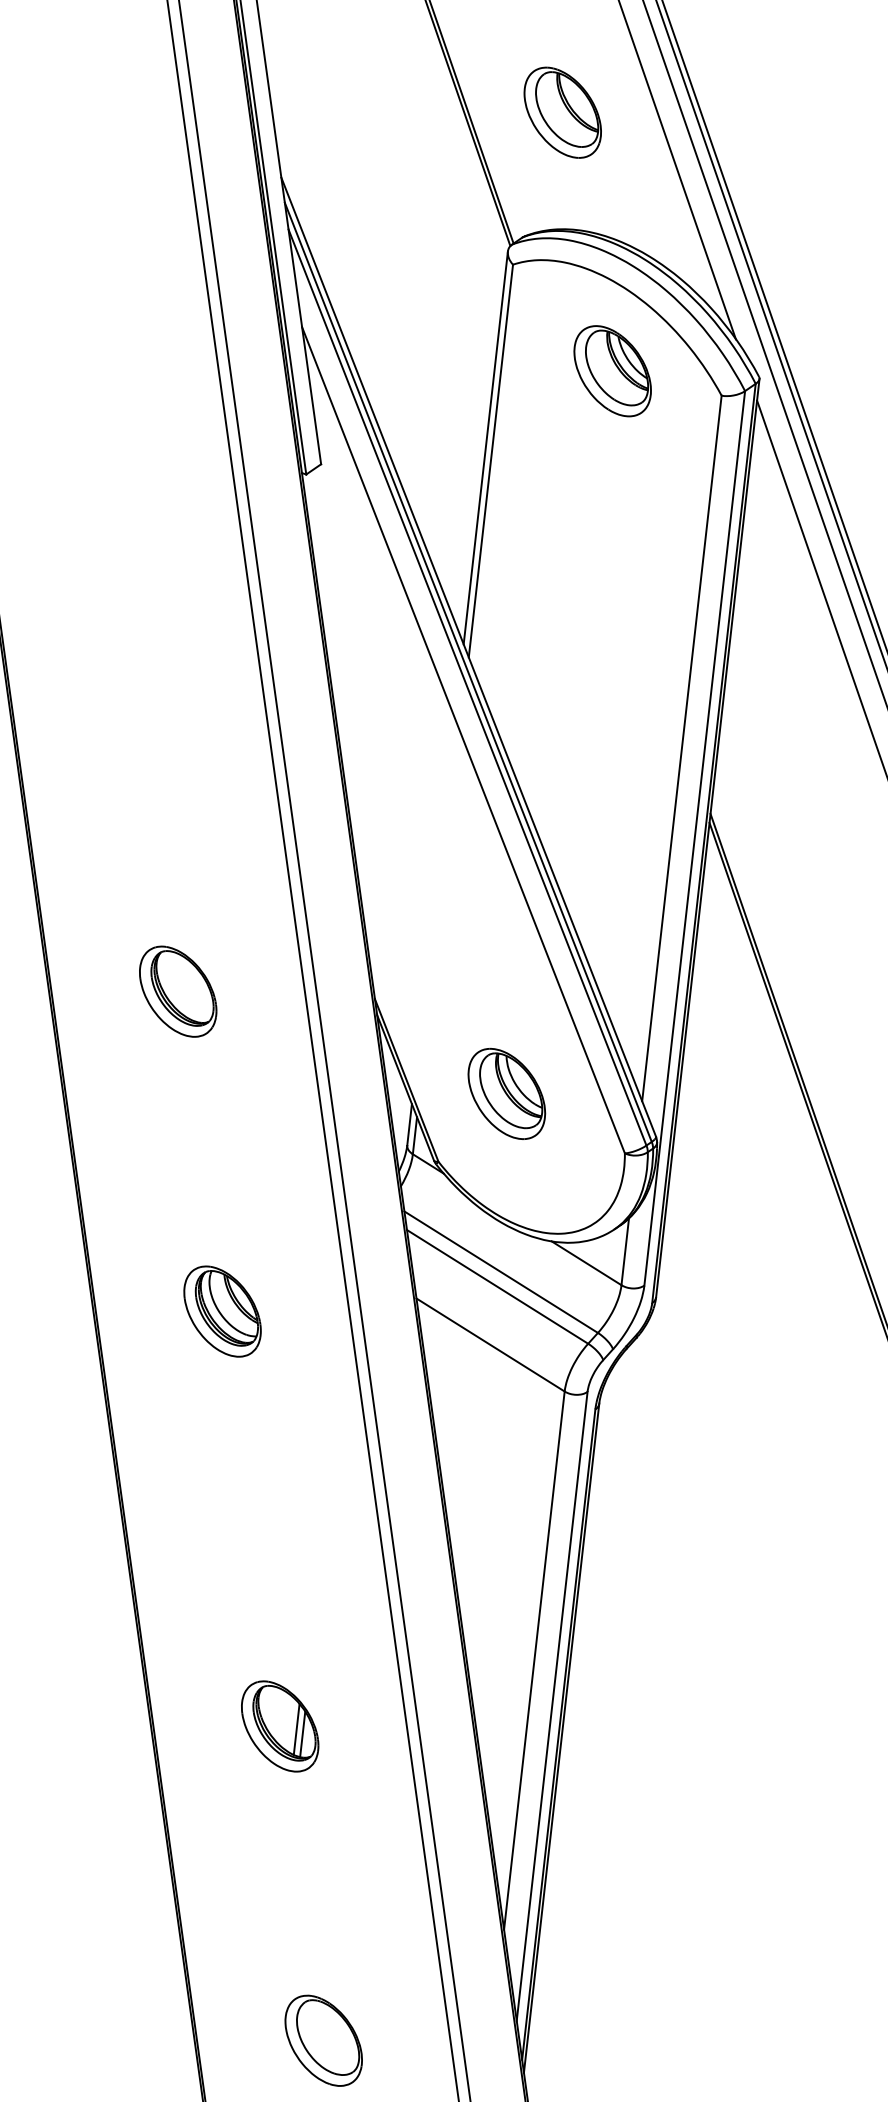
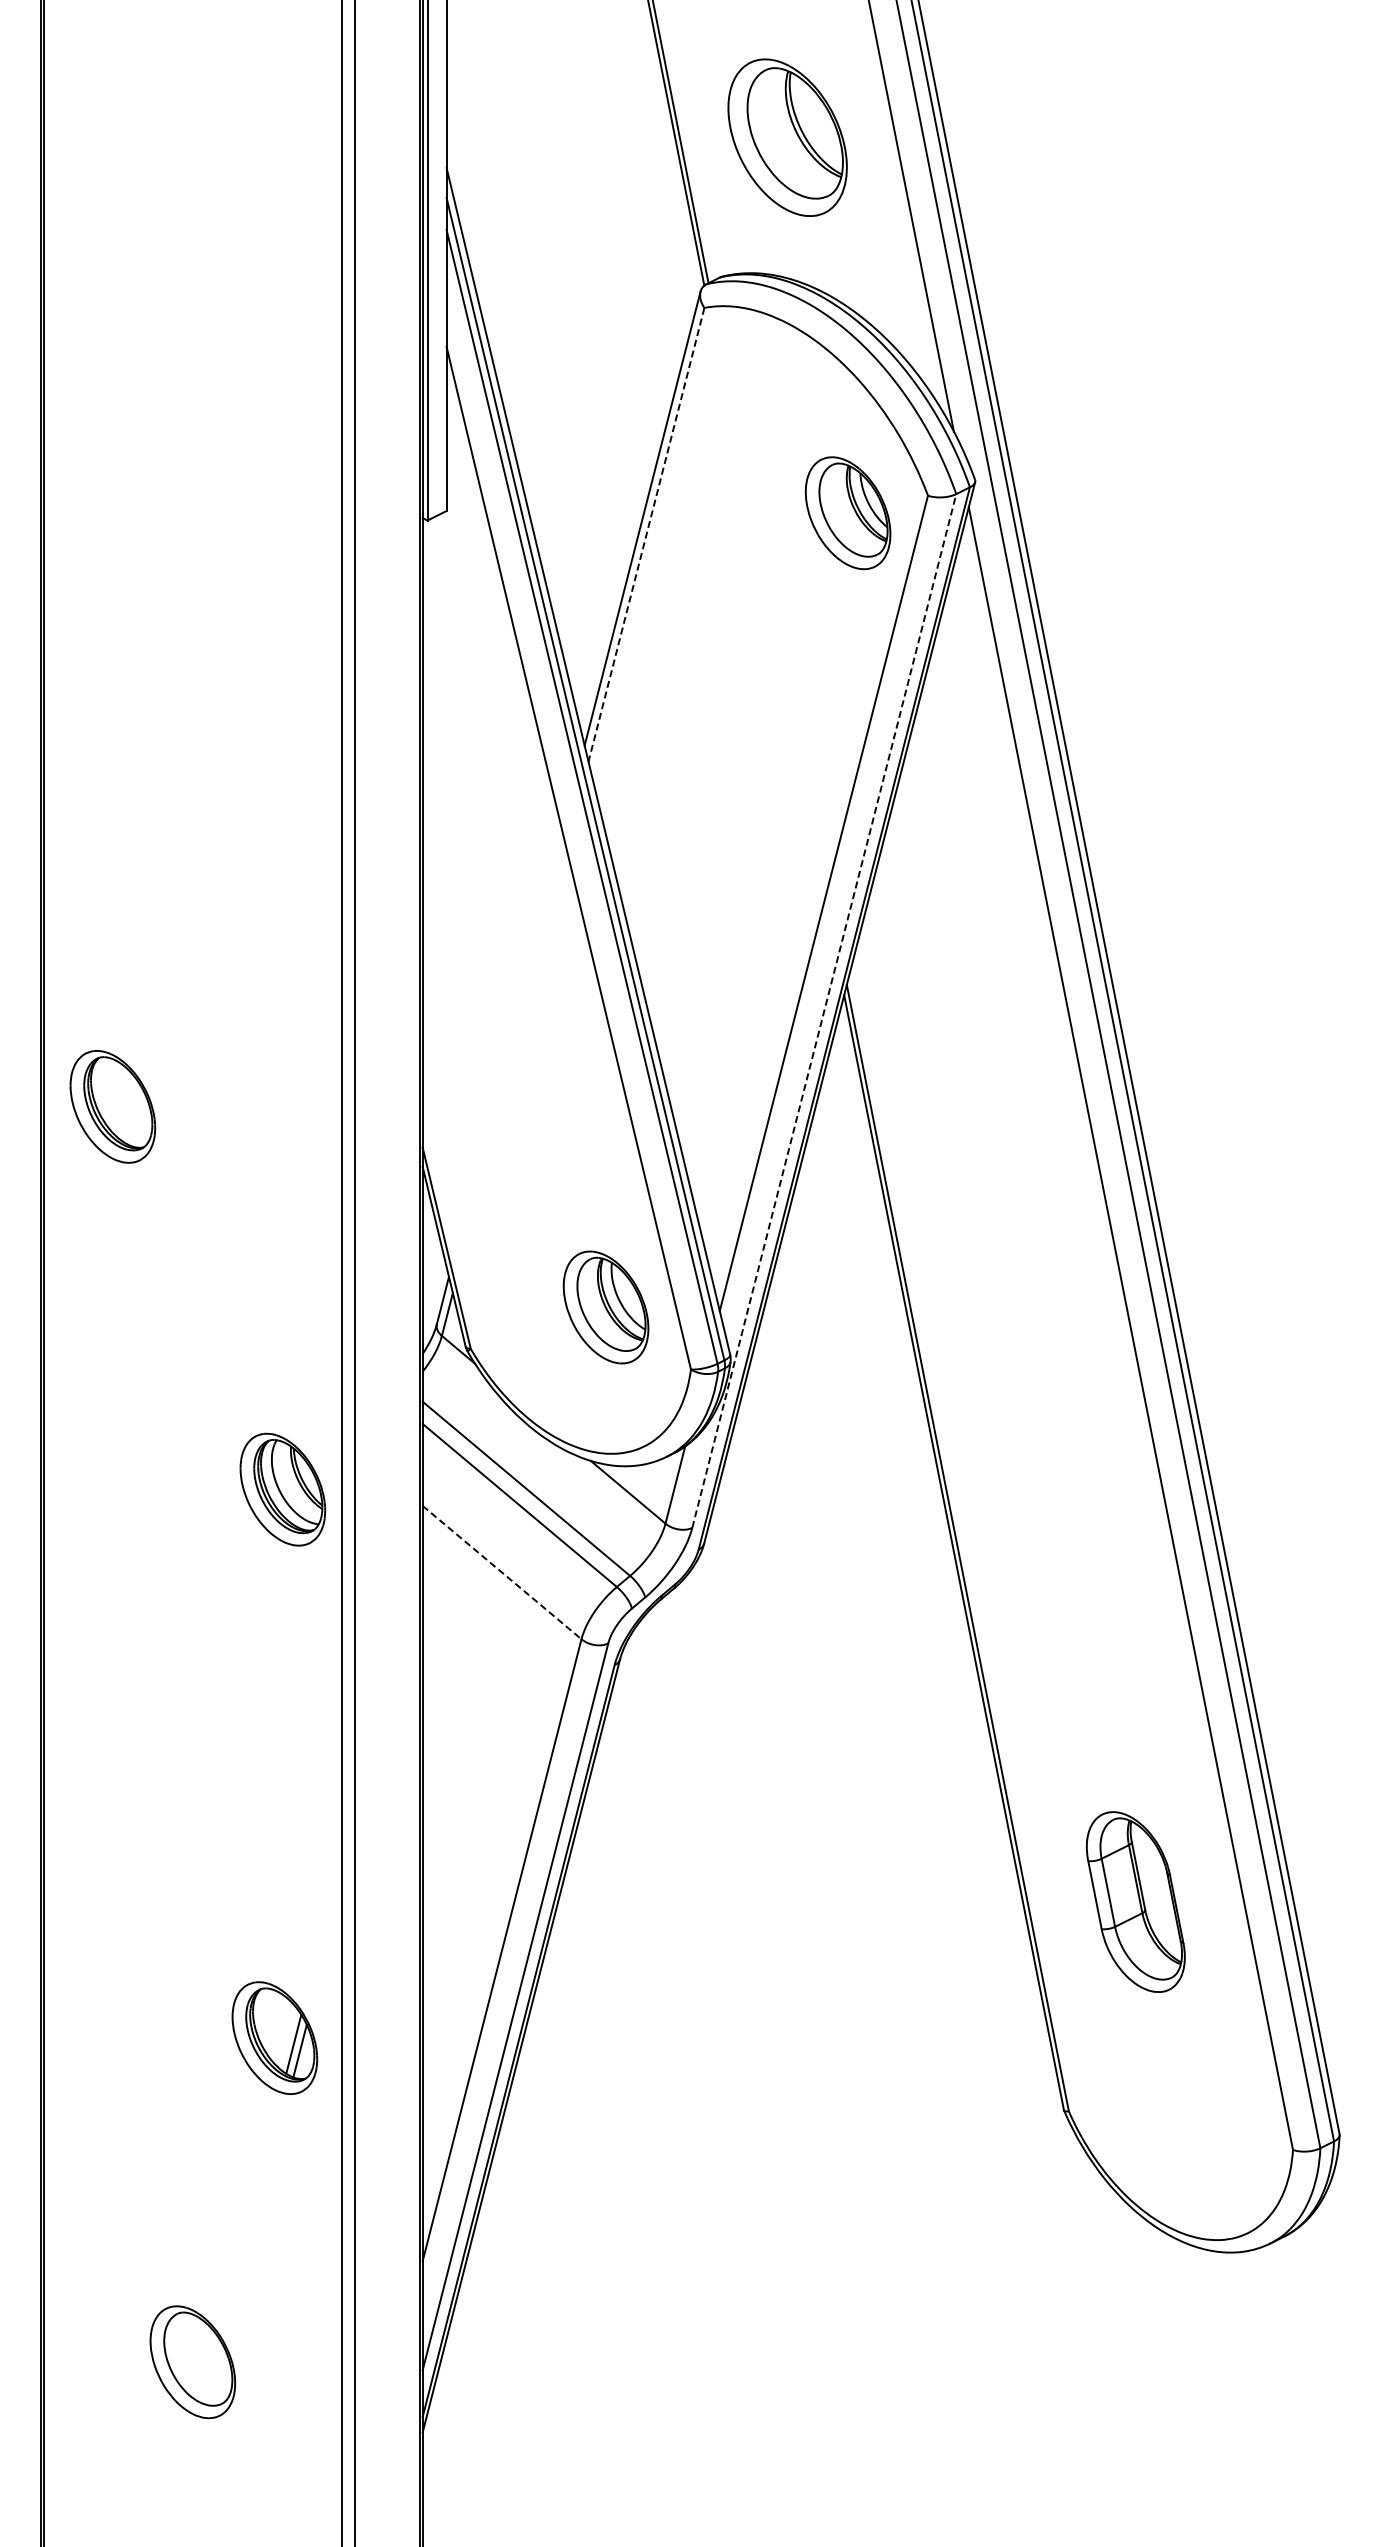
part: (562, 112) -> (787, 137), size x1.4
part: (612, 371) -> (847, 513), moved
line: (491, 461) -> (646, 535), solid -> dashed
line: (694, 837) -> (824, 1010), solid -> dashed
part: (177, 991) -> (112, 1106), moved
part: (506, 1094) -> (605, 1307), moved
part: (222, 1311) -> (282, 1489), moved
line: (490, 1344) -> (502, 1572), solid -> dashed
part: (279, 1726) -> (274, 2037), moved

